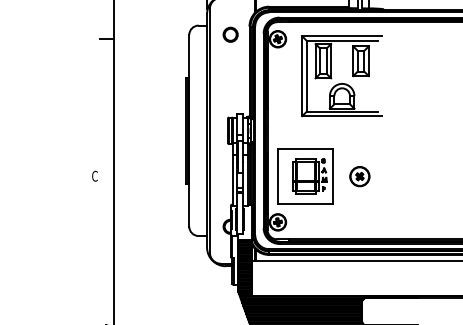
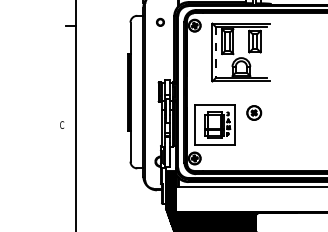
circle: (230, 34) -> (160, 22), size x0.7
line: (306, 76) -> (215, 52), solid -> dashed
part: (359, 176) -> (253, 112), moved

